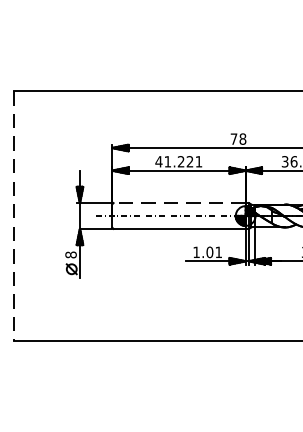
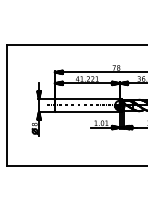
line: (179, 203) -> (87, 99), dashed -> solid
line: (13, 216) -> (6, 105), dashed -> solid

